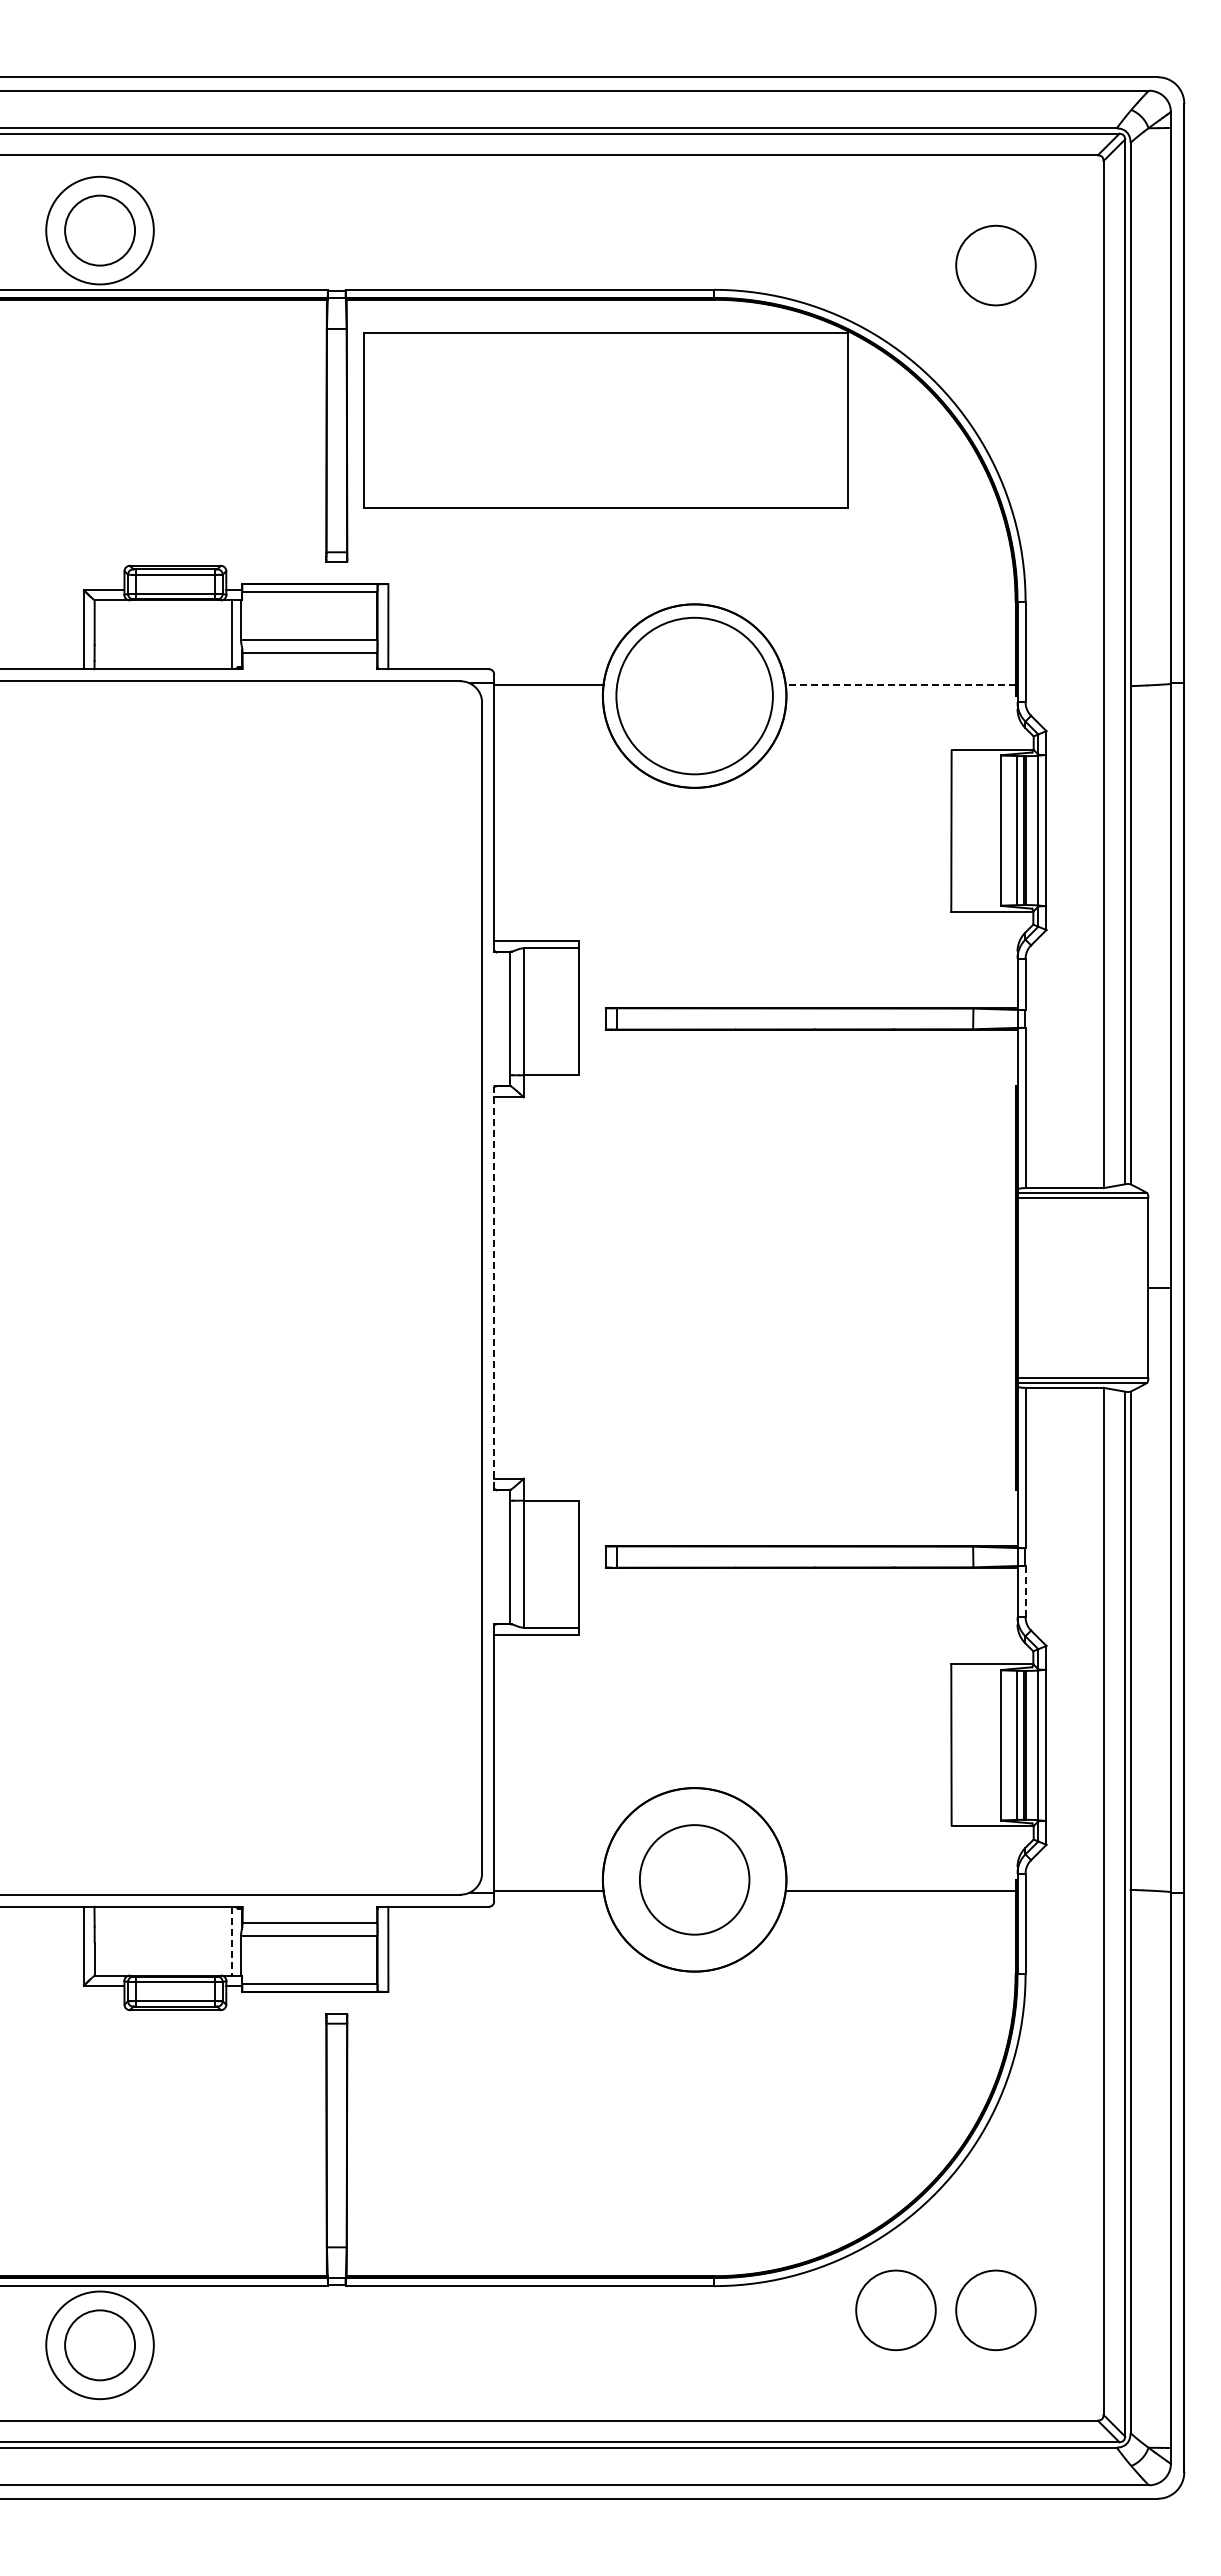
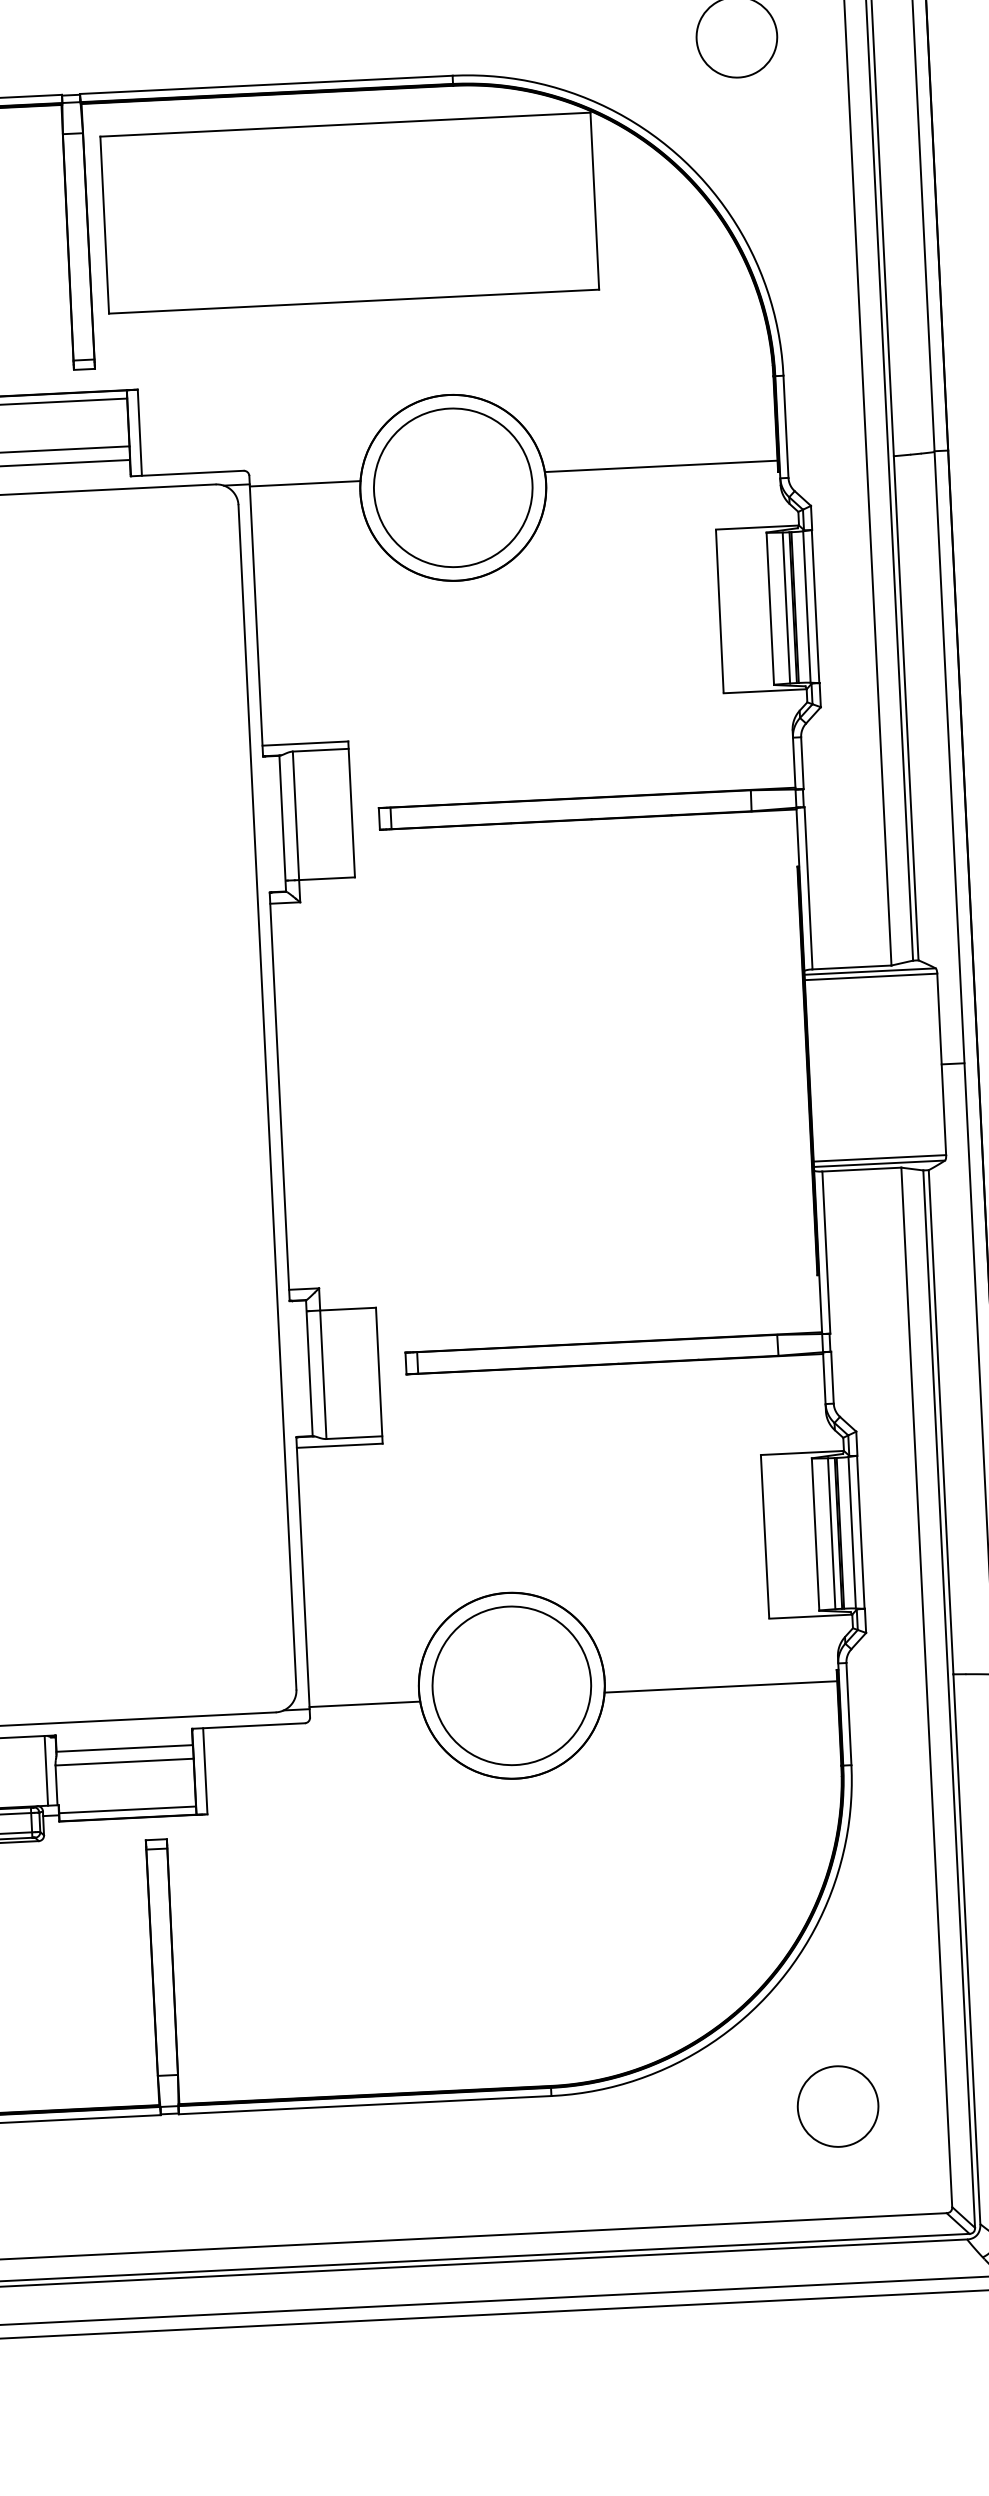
line: (900, 684) -> (660, 465), dashed -> solid
line: (494, 1287) -> (279, 1096), dashed -> solid
line: (1025, 1591) -> (832, 1377), dashed -> solid
circle: (694, 1879) -> (511, 1685), size x1.43
line: (231, 1941) -> (46, 1771), dashed -> solid
circle: (895, 2310) -> (736, 2111), removed

